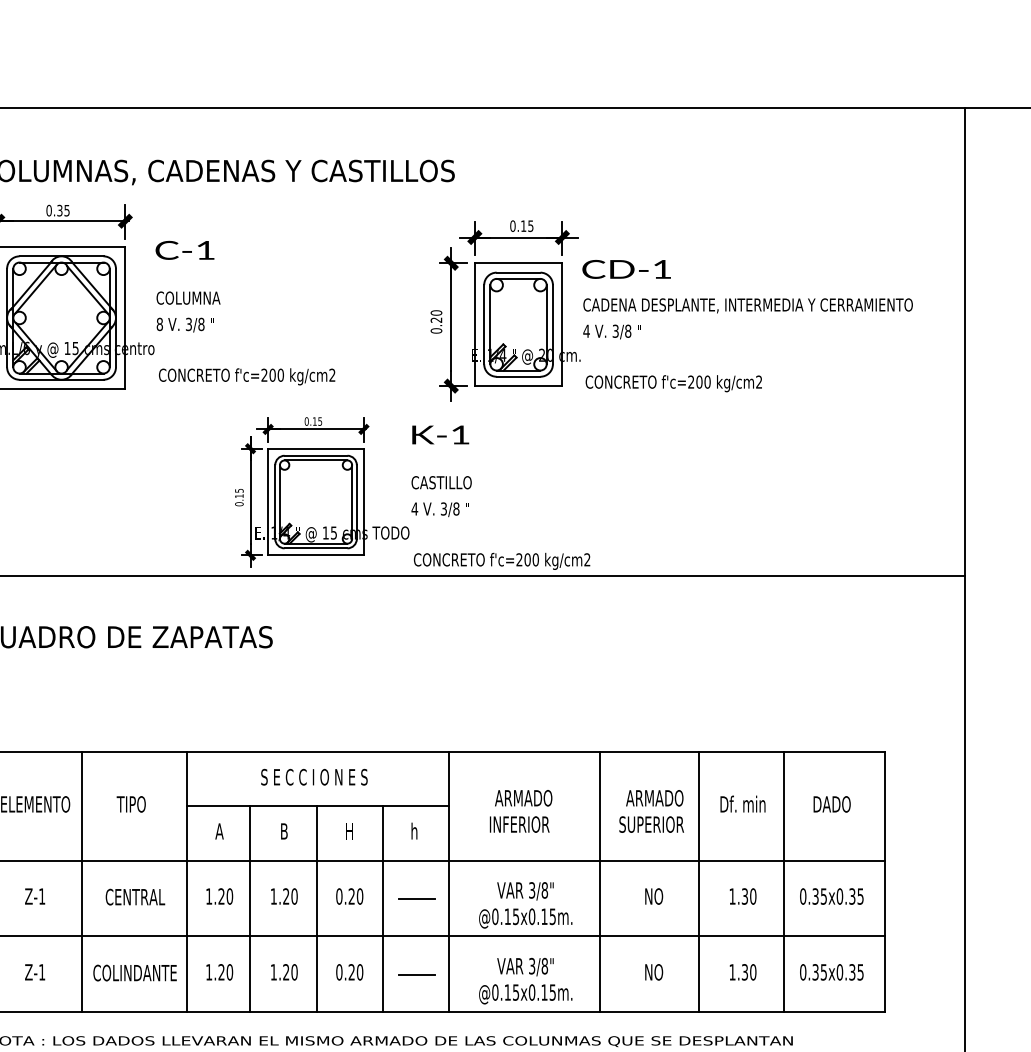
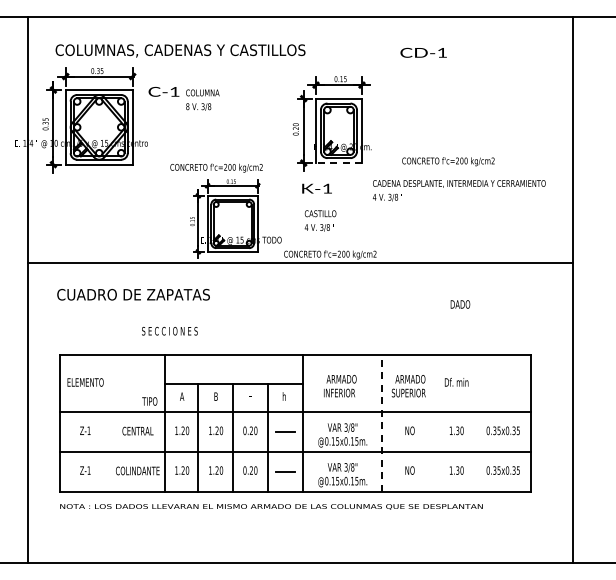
text: (626, 268) -> (423, 52), moved
text: (187, 310) -> (202, 99), moved
text: (748, 318) -> (459, 190), moved
text: (246, 375) -> (216, 167), moved
text: (674, 383) -> (448, 161), moved
line: (517, 386) -> (338, 163), solid -> dashed
text: (439, 434) -> (316, 188), moved
text: (441, 495) -> (320, 220), moved
text: (313, 775) -> (169, 330), moved
text: (130, 804) -> (149, 401), moved
text: (832, 804) -> (460, 304), moved
line: (599, 880) -> (381, 422), solid -> dashed
line: (83, 882) -> (110, 423), removed
line: (698, 882) -> (433, 423), removed
line: (784, 882) -> (478, 423), removed

